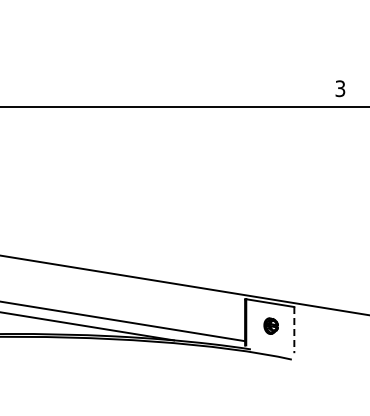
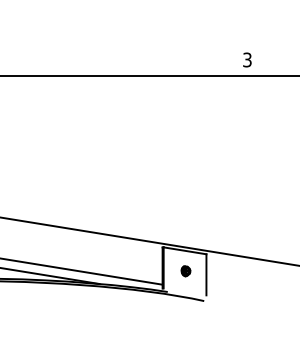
part: (271, 325) -> (186, 270), size x0.71
line: (294, 330) -> (206, 275), dashed -> solid

